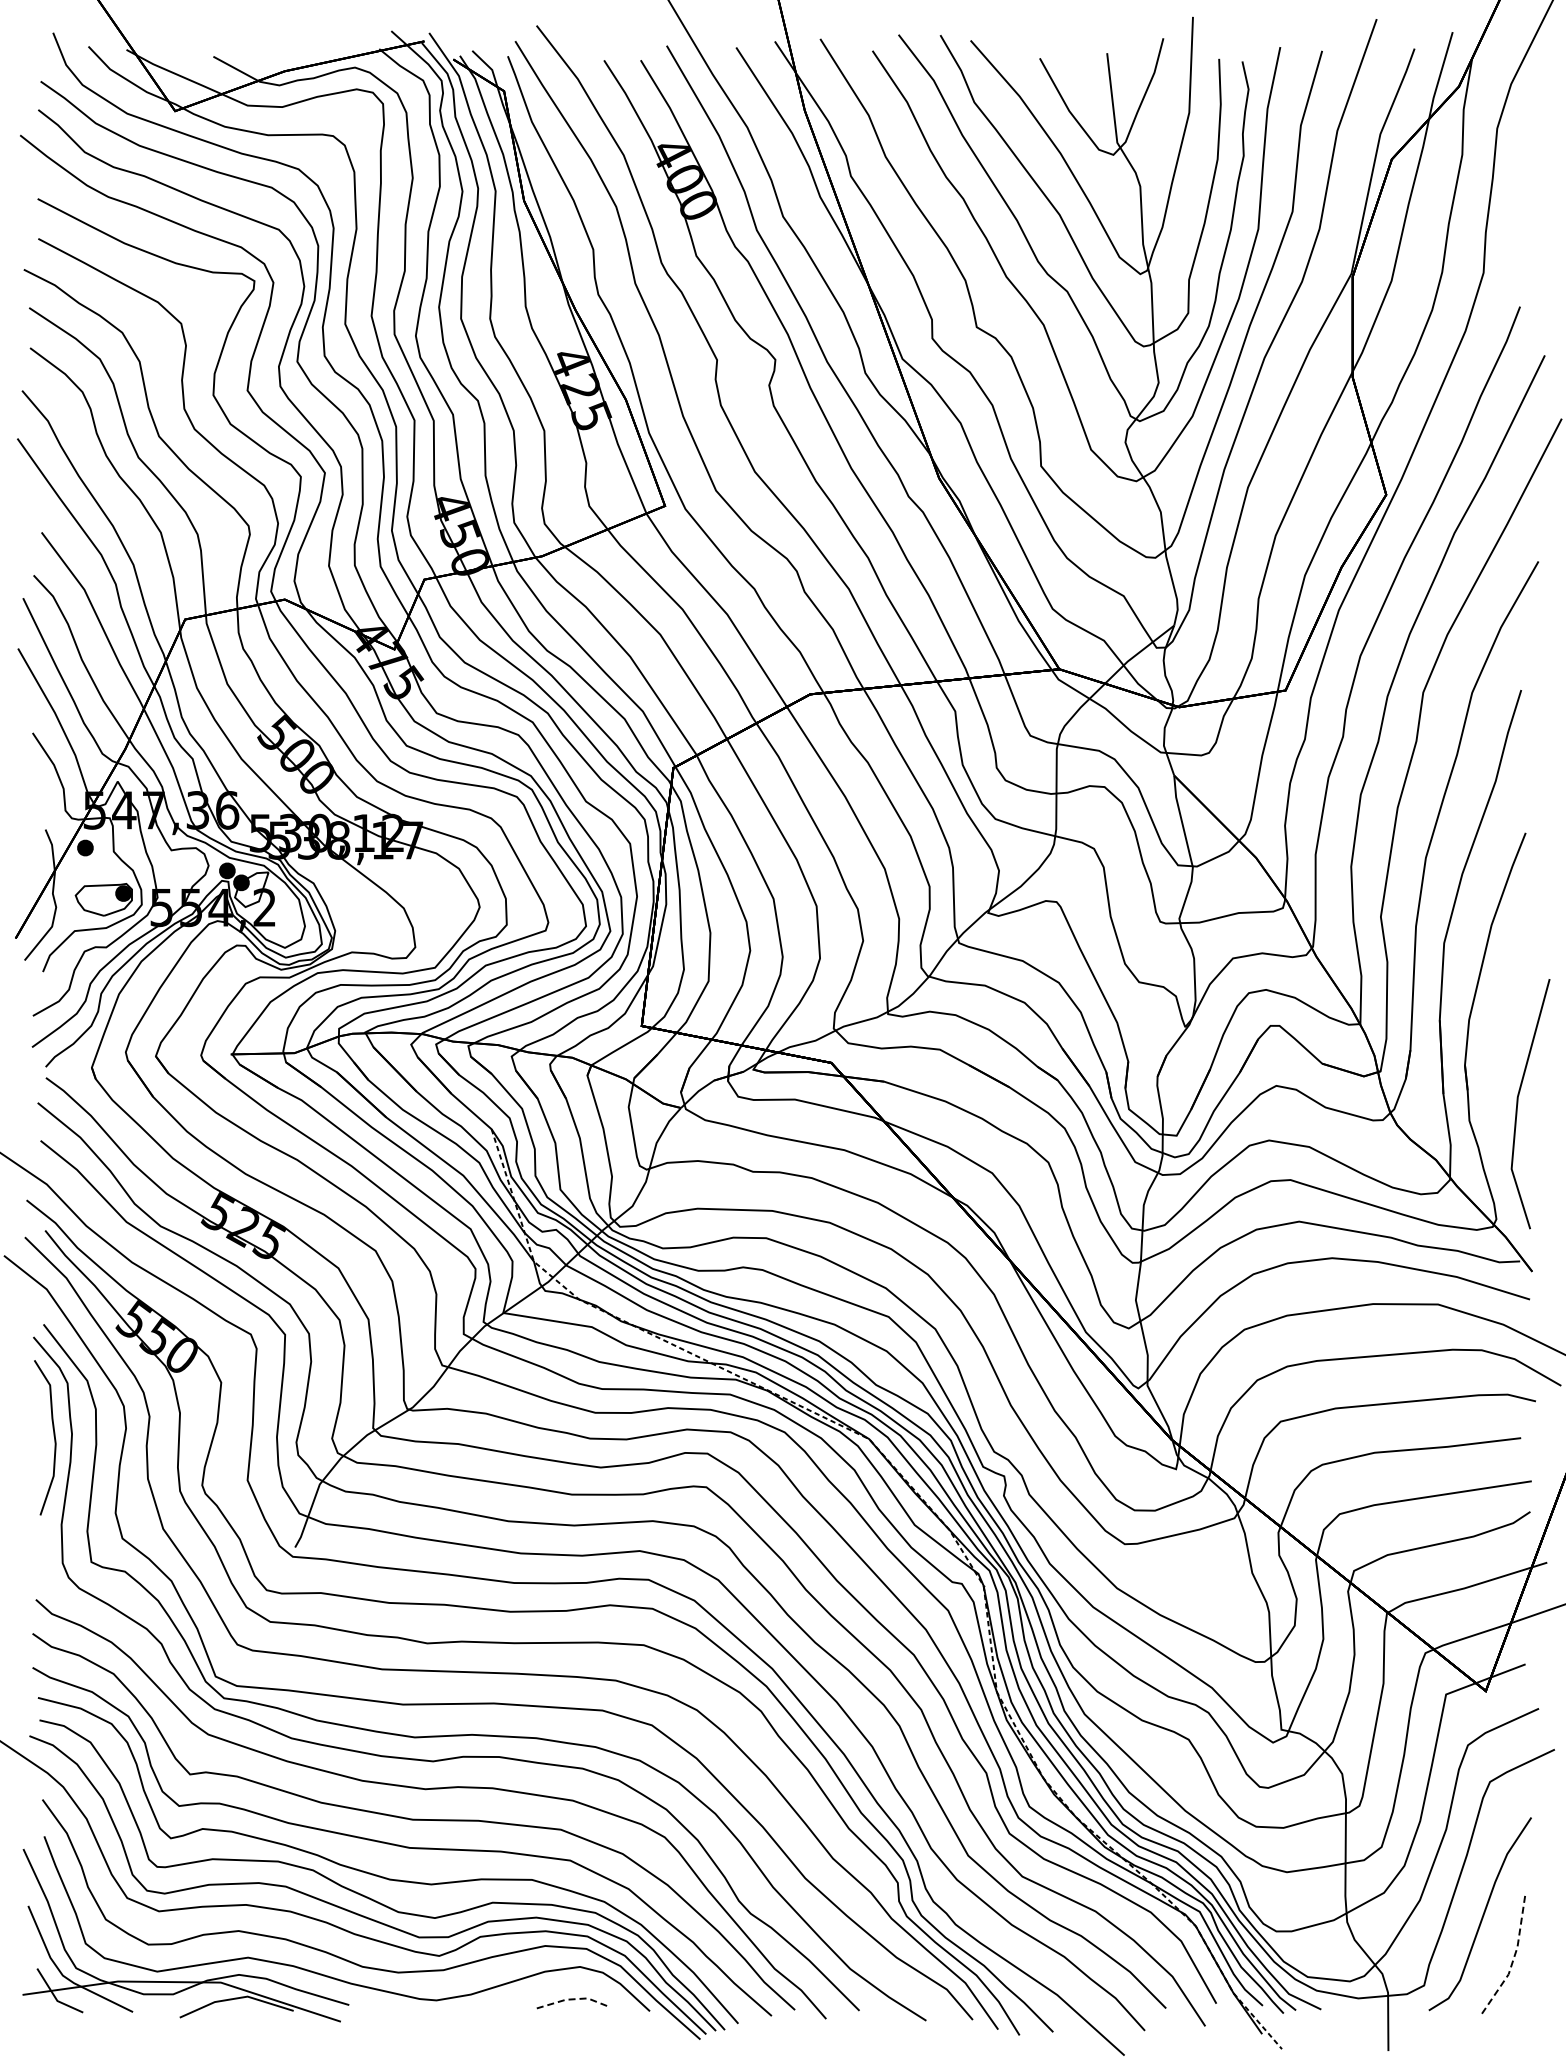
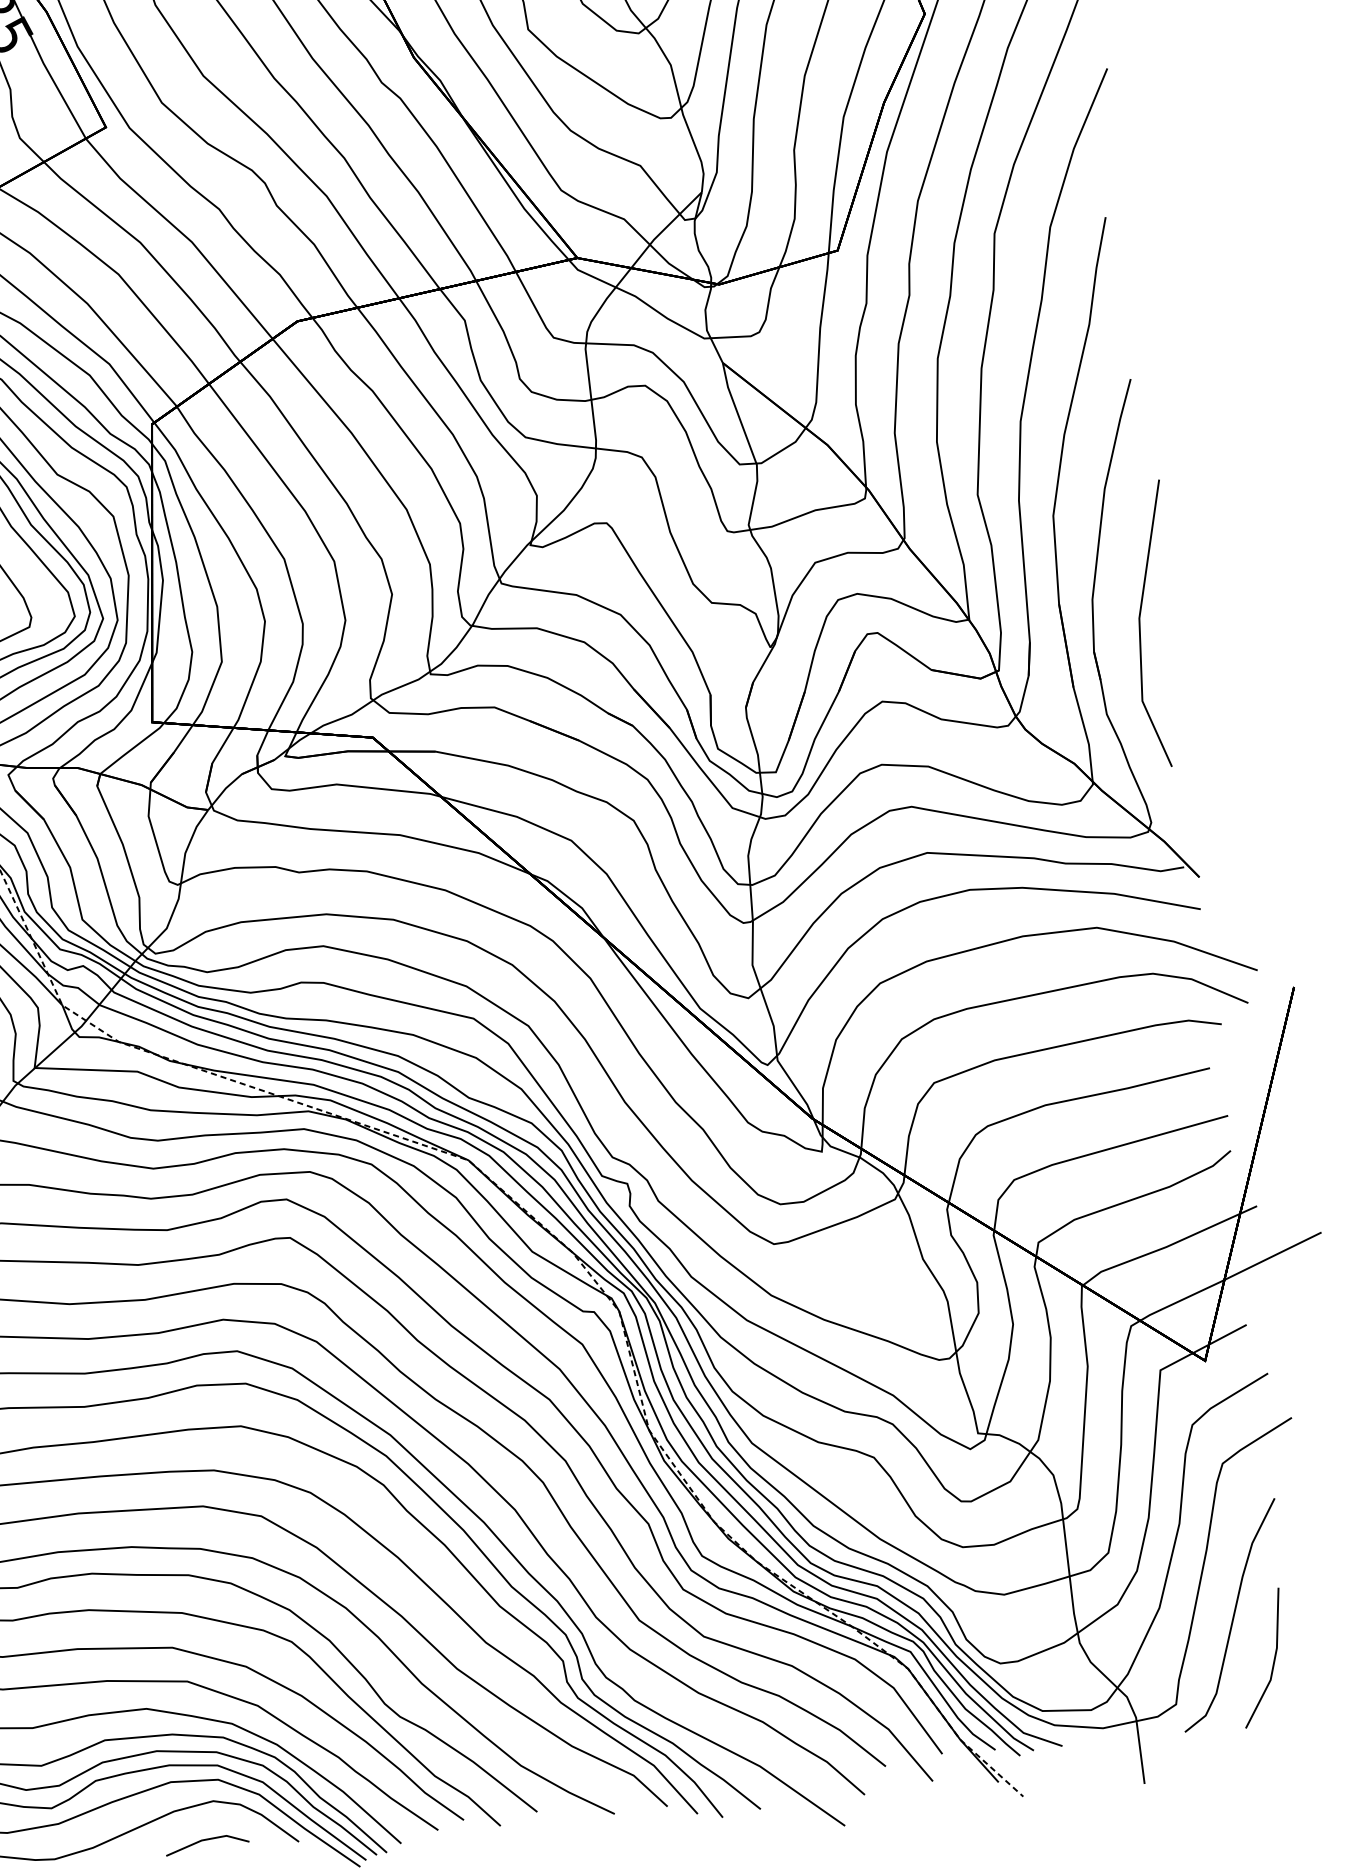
line: (1518, 1104) -> (1141, 626), moved
line: (1513, 1958) -> (1273, 1661), dashed -> solid
line: (570, 1999) -> (207, 1839), dashed -> solid

